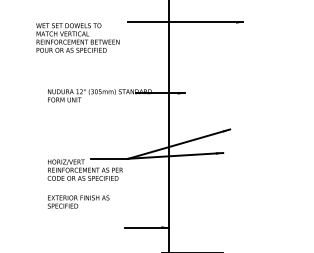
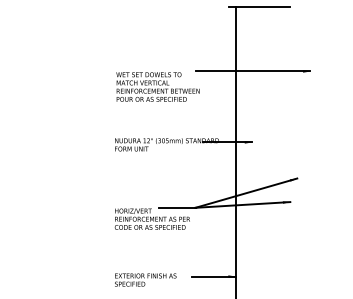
text: (77, 37) -> (157, 86), moved
text: (78, 201) -> (145, 279), moved

